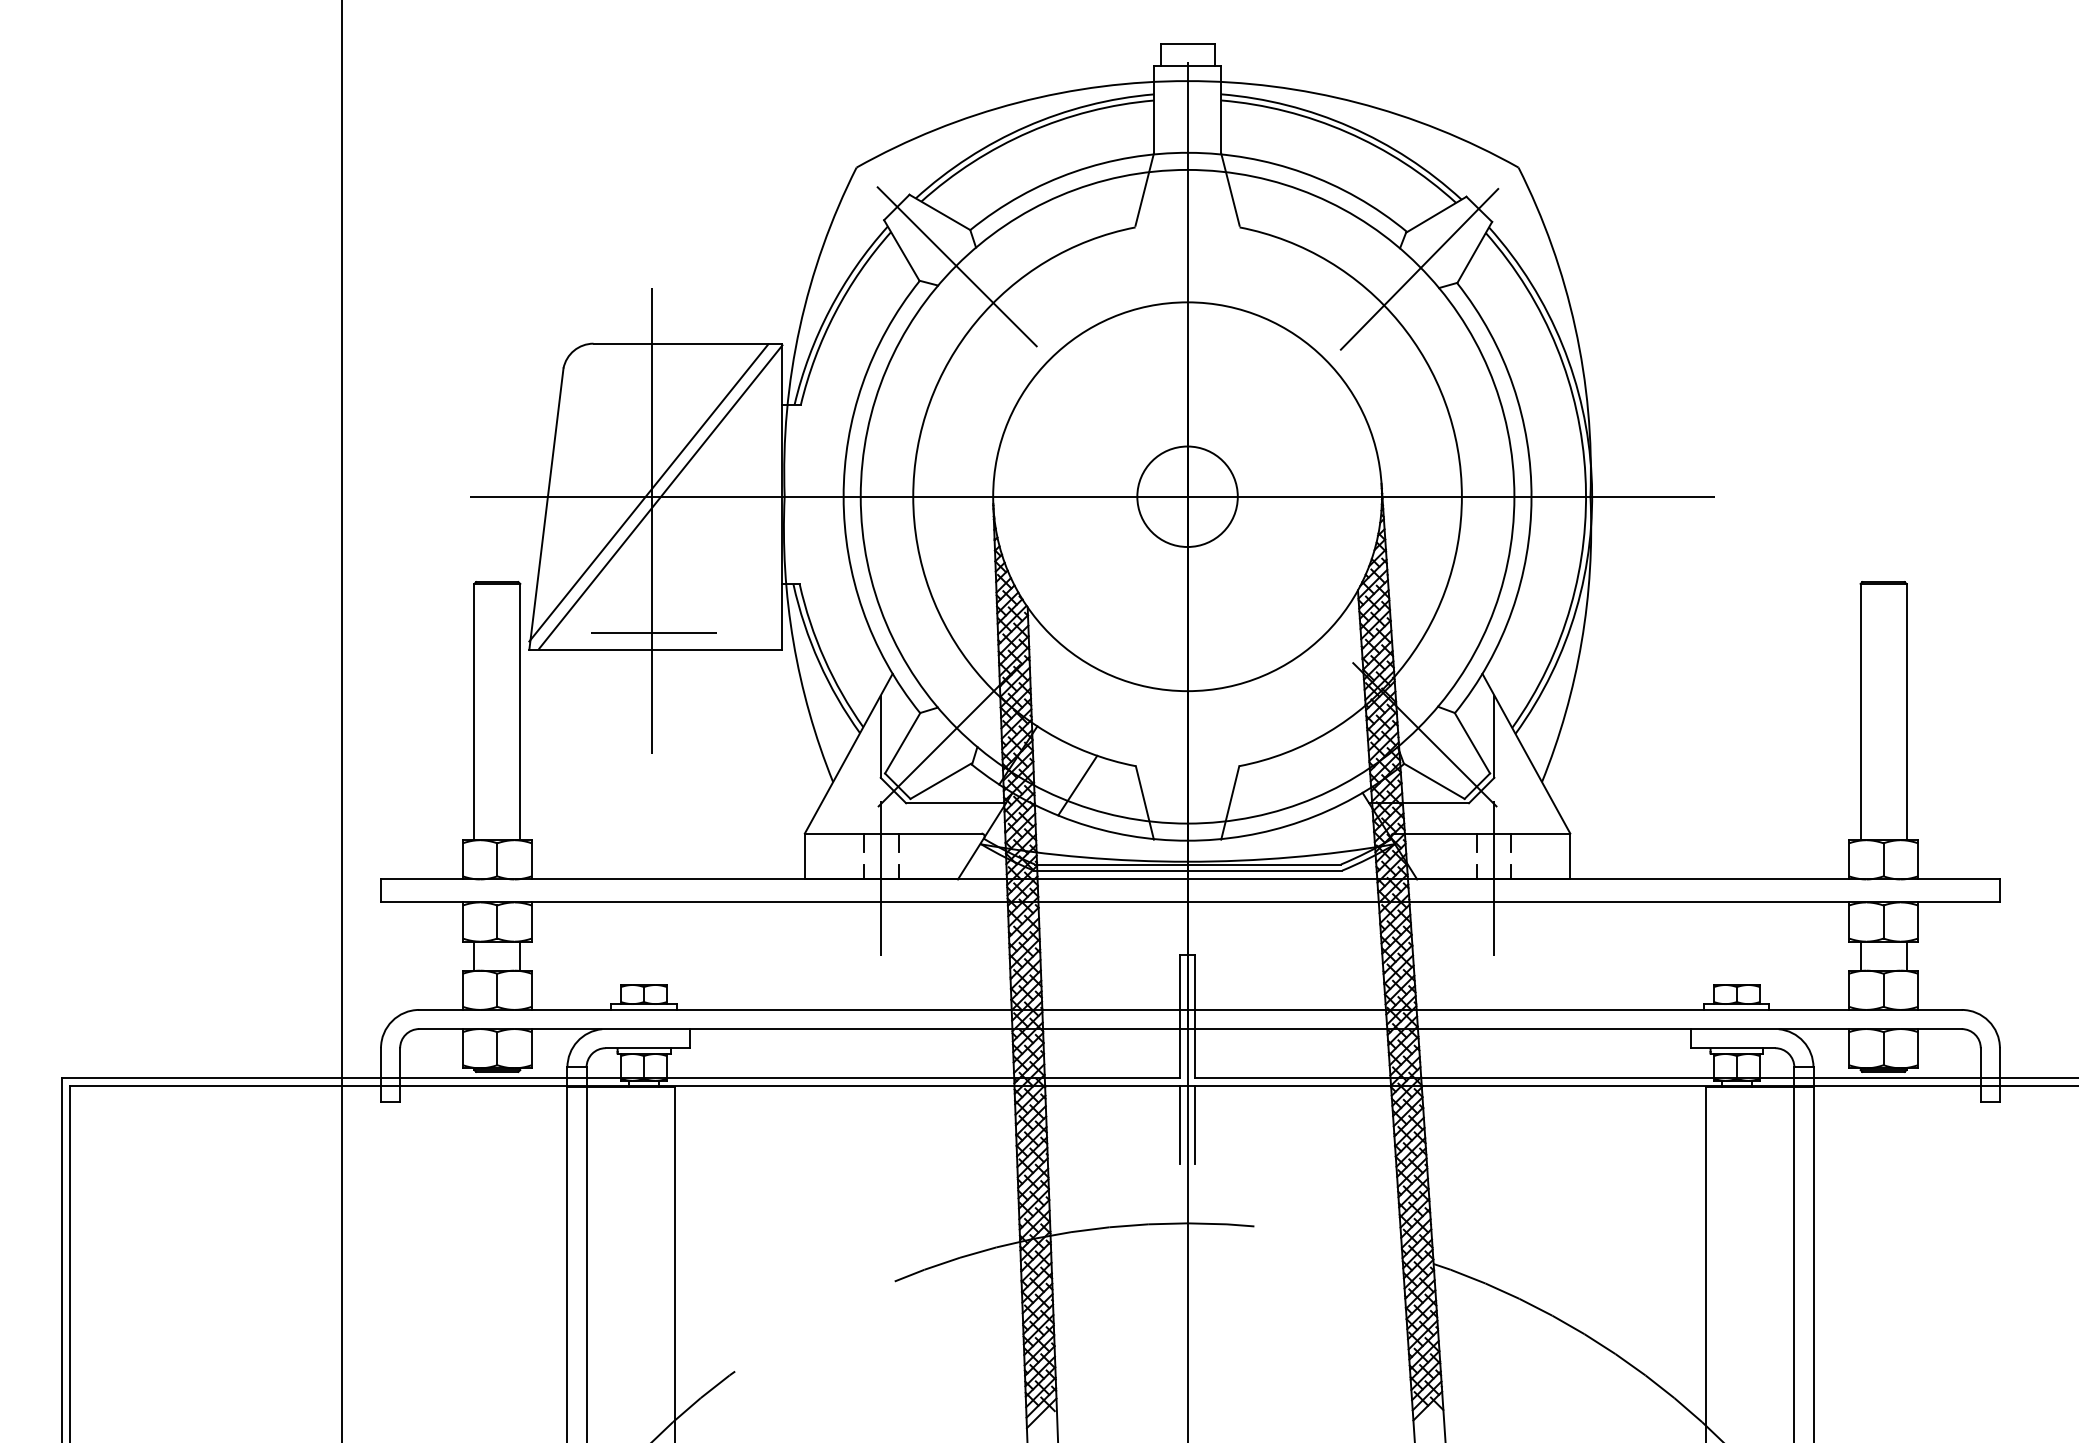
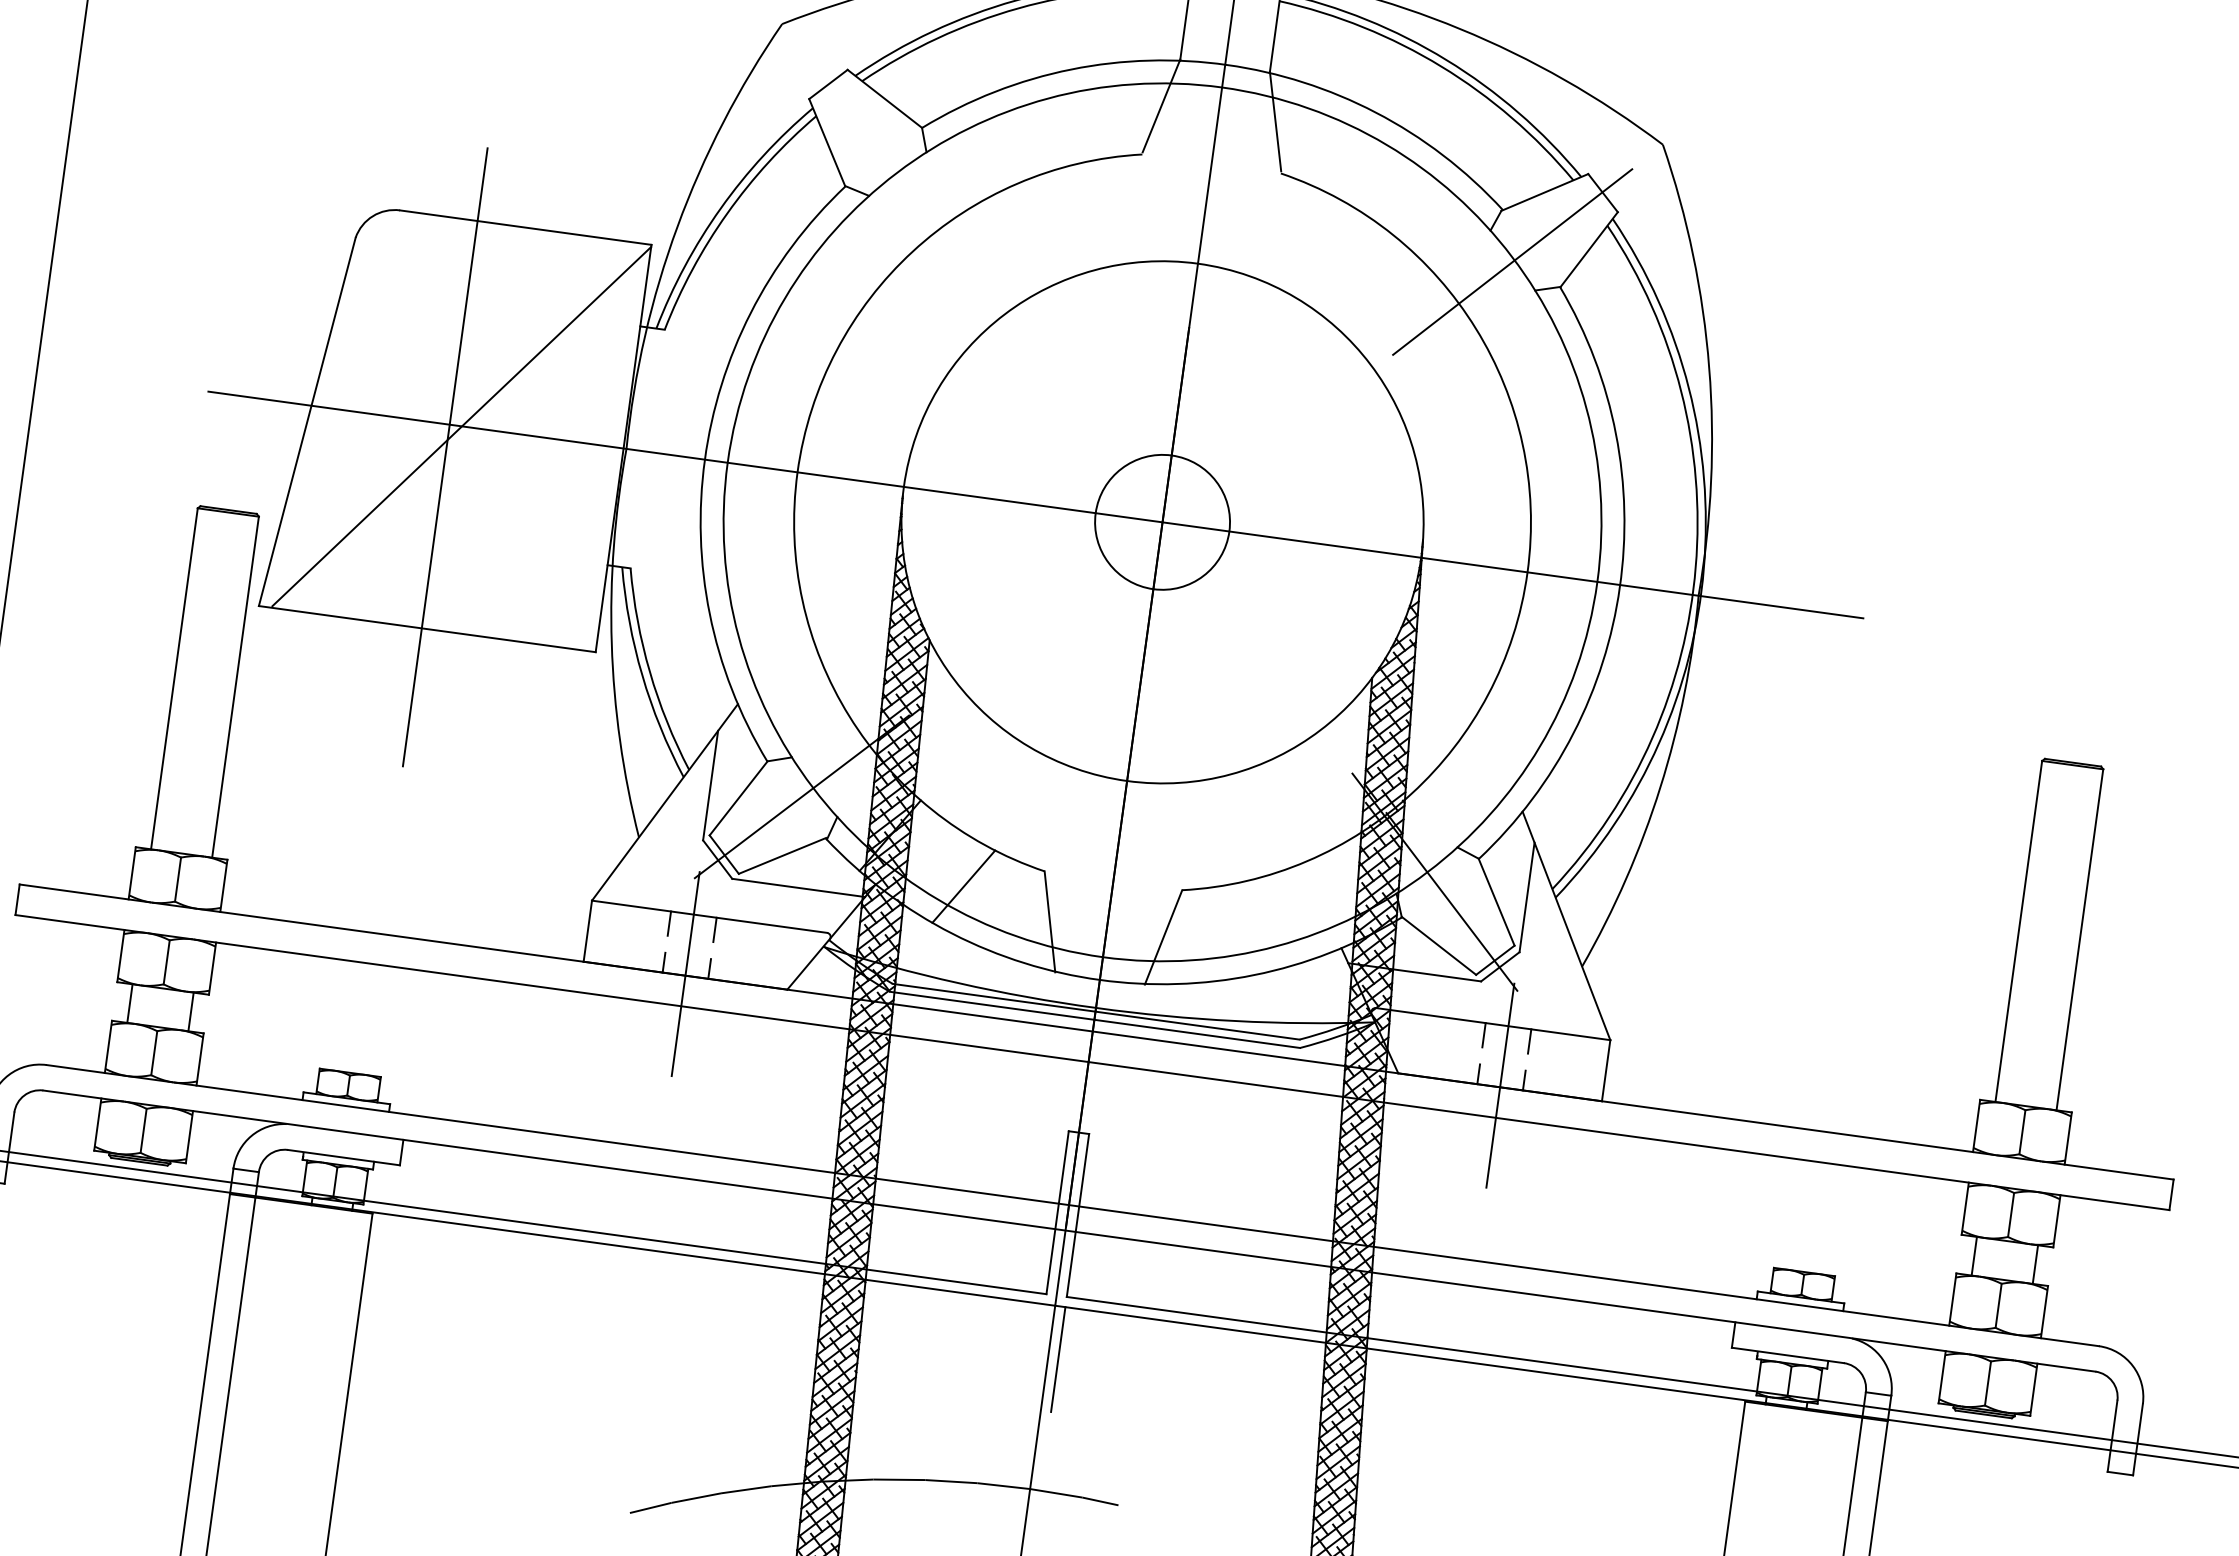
line: (957, 266) -> (898, 174), removed
line: (648, 492) -> (446, 418), removed
line: (654, 633) -> (428, 607), removed
line: (1179, 1124) -> (1037, 1356), removed

